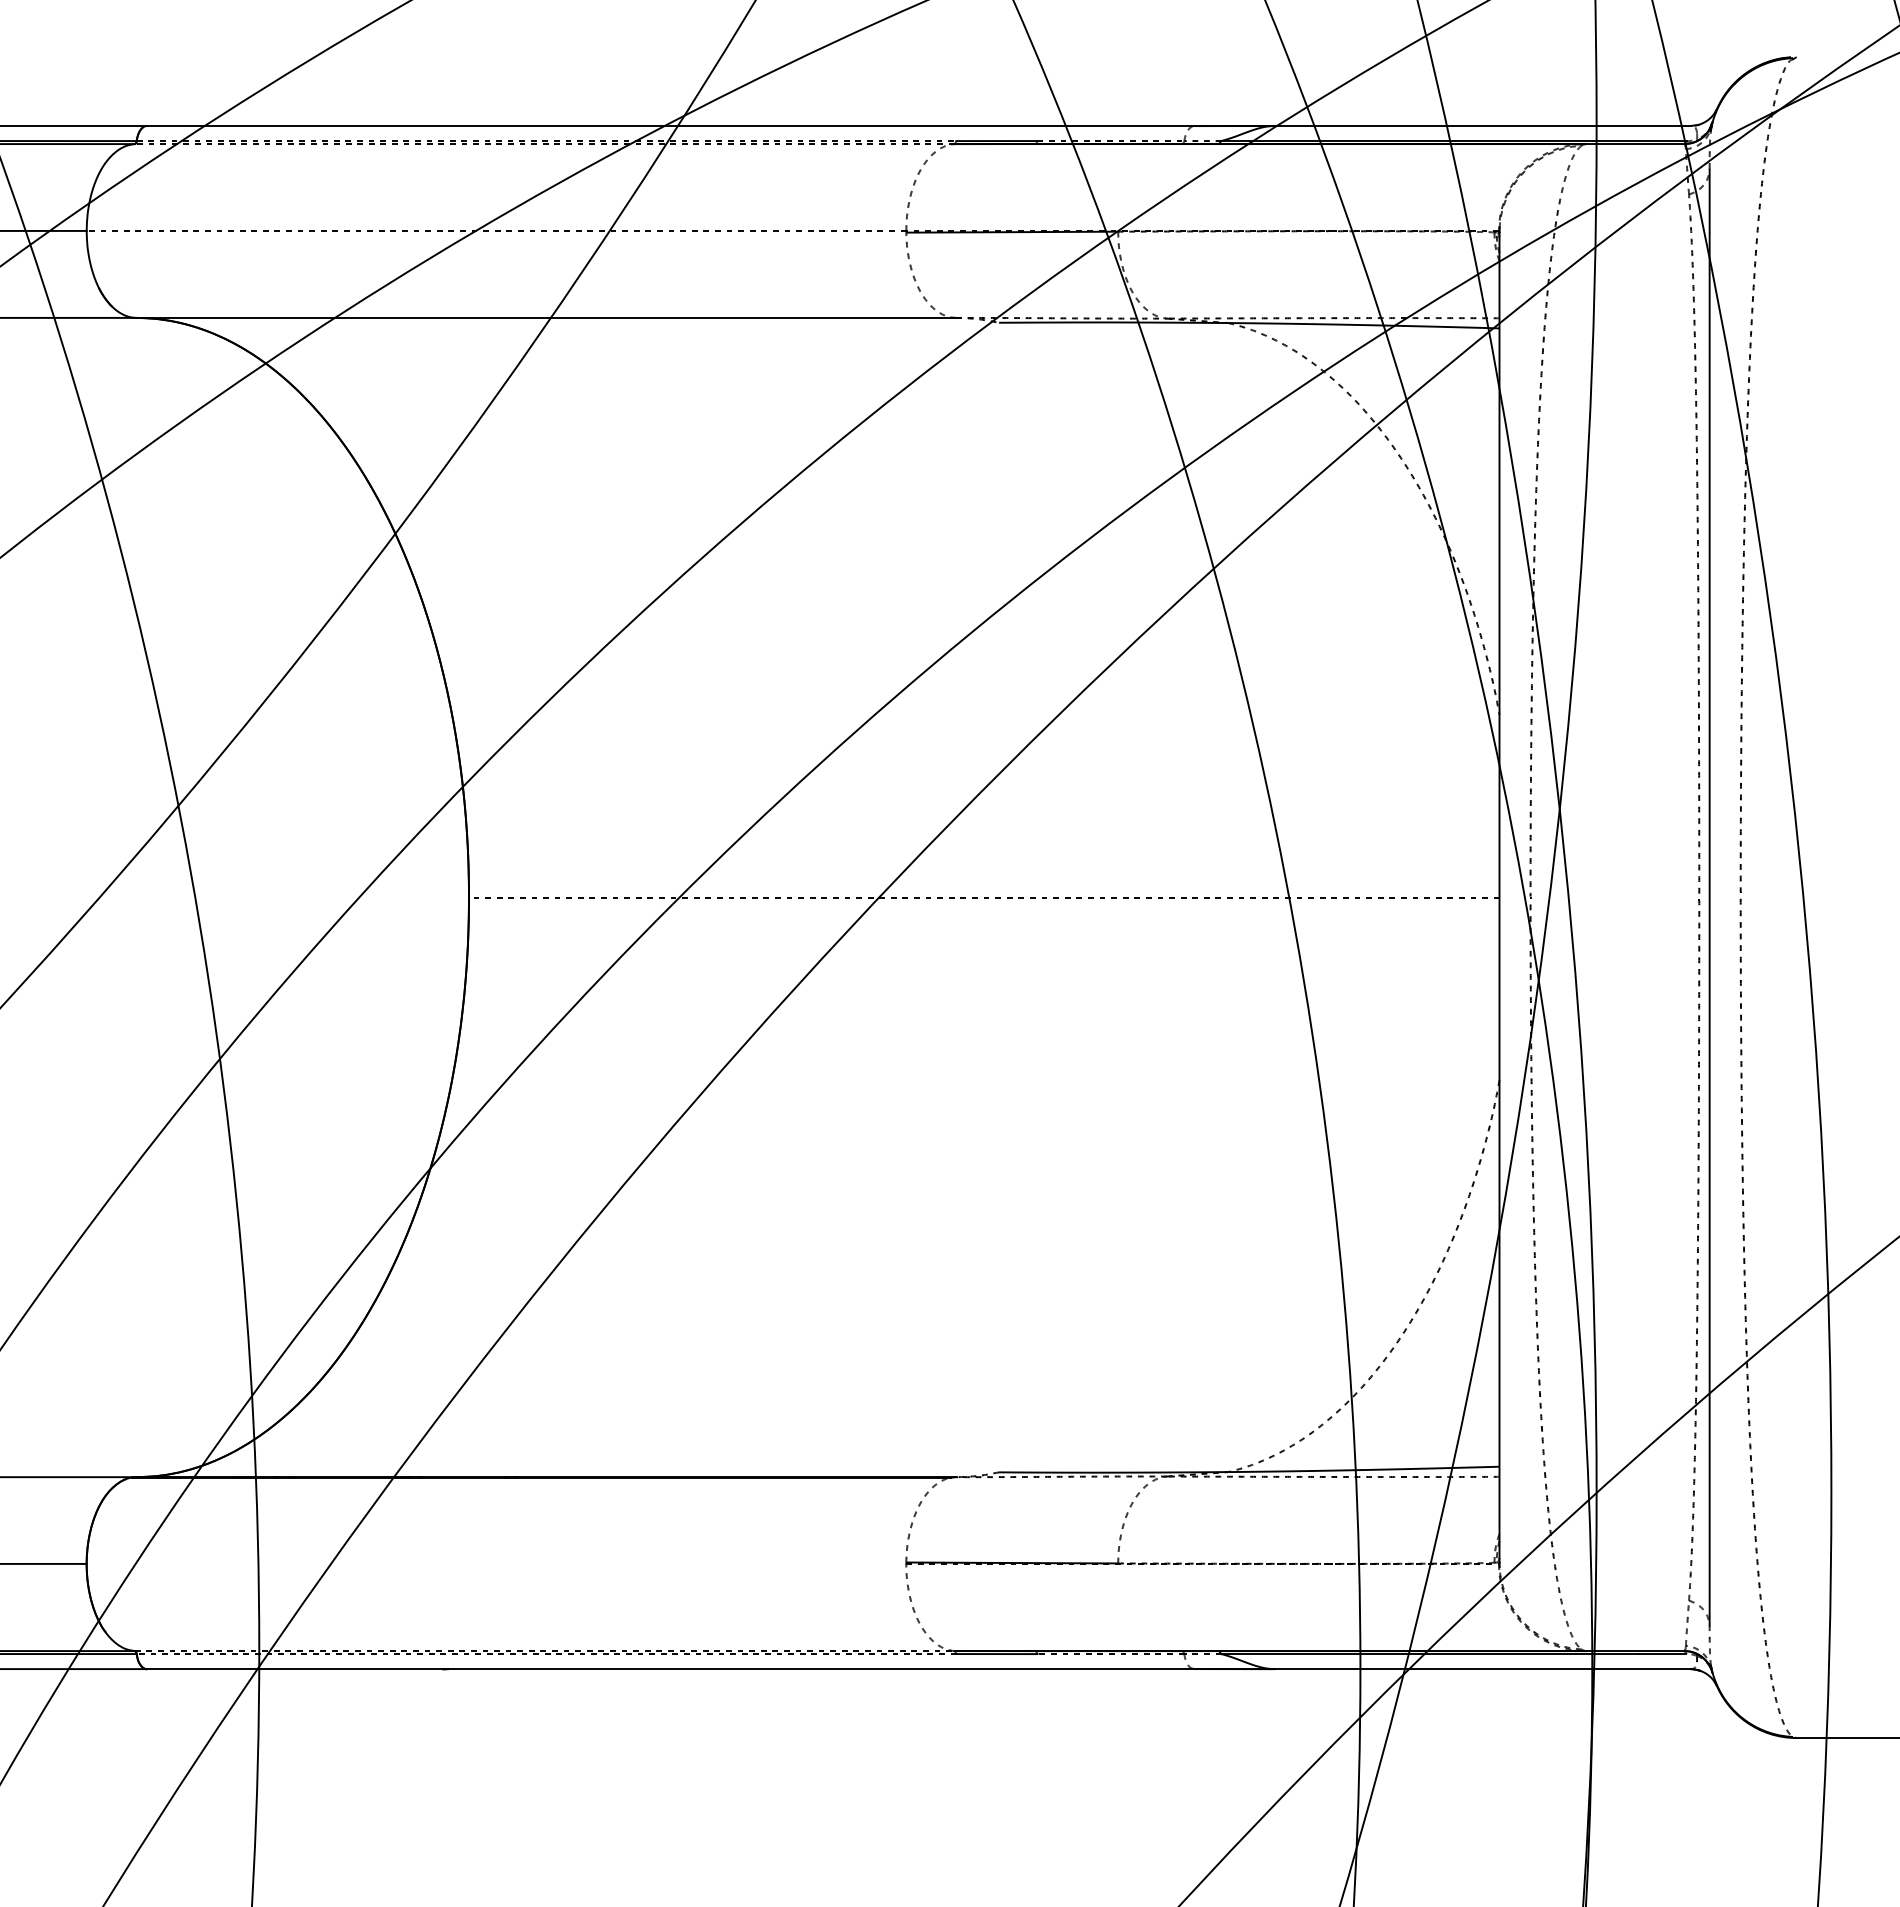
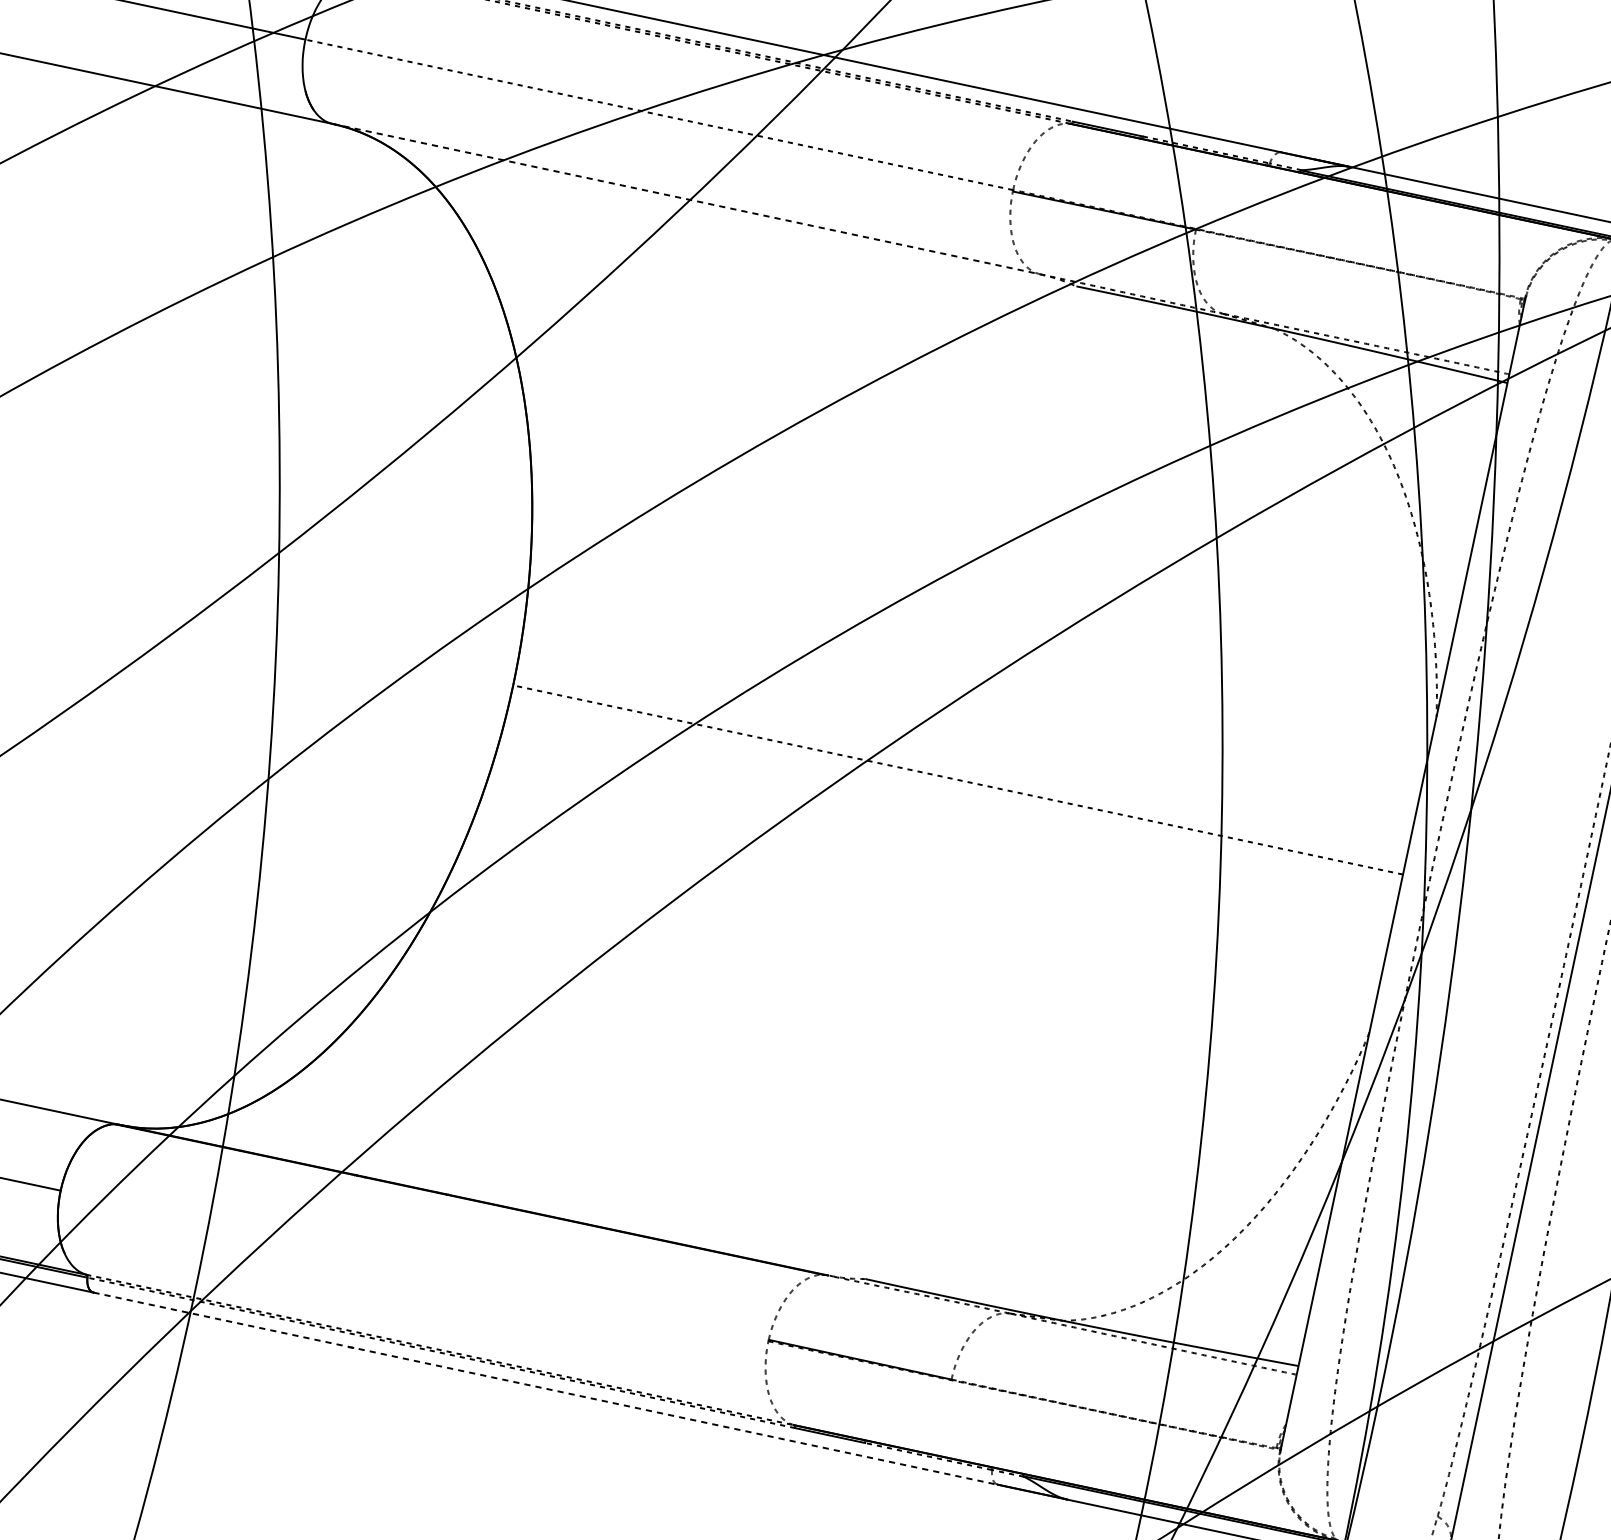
line: (546, 317) -> (686, 198), solid -> dashed
line: (670, 1669) -> (545, 1388), solid -> dashed

